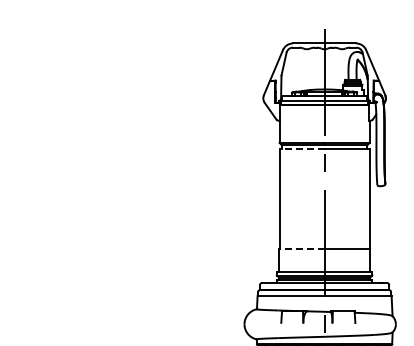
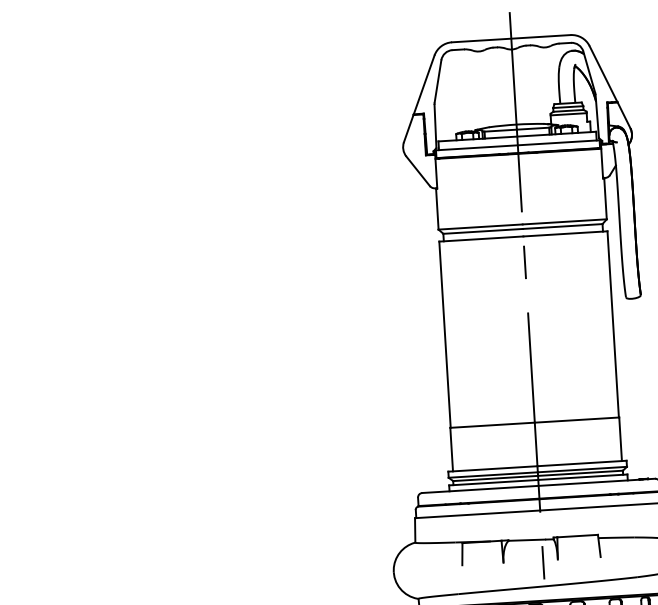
line: (302, 149) -> (482, 239), dashed -> solid
line: (301, 249) -> (491, 425), dashed -> solid

